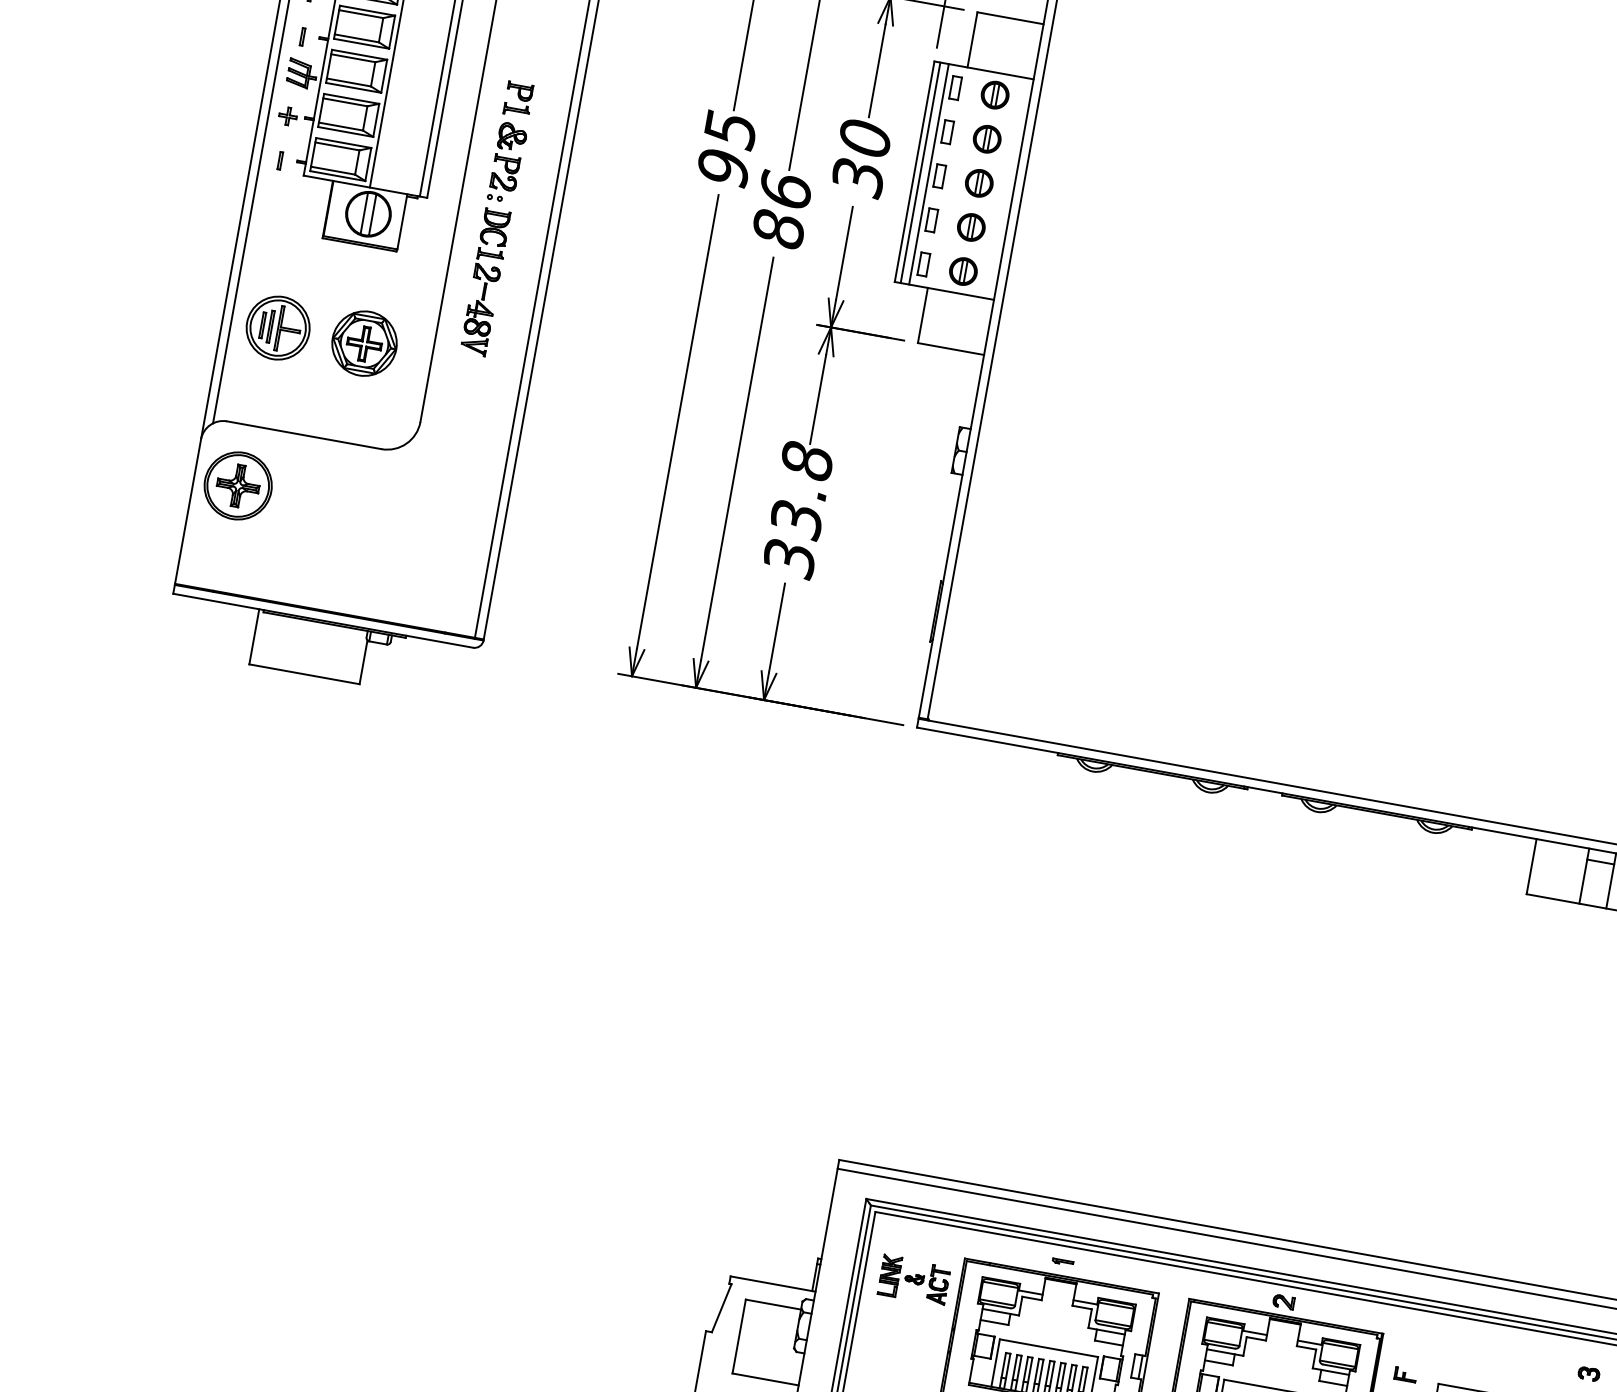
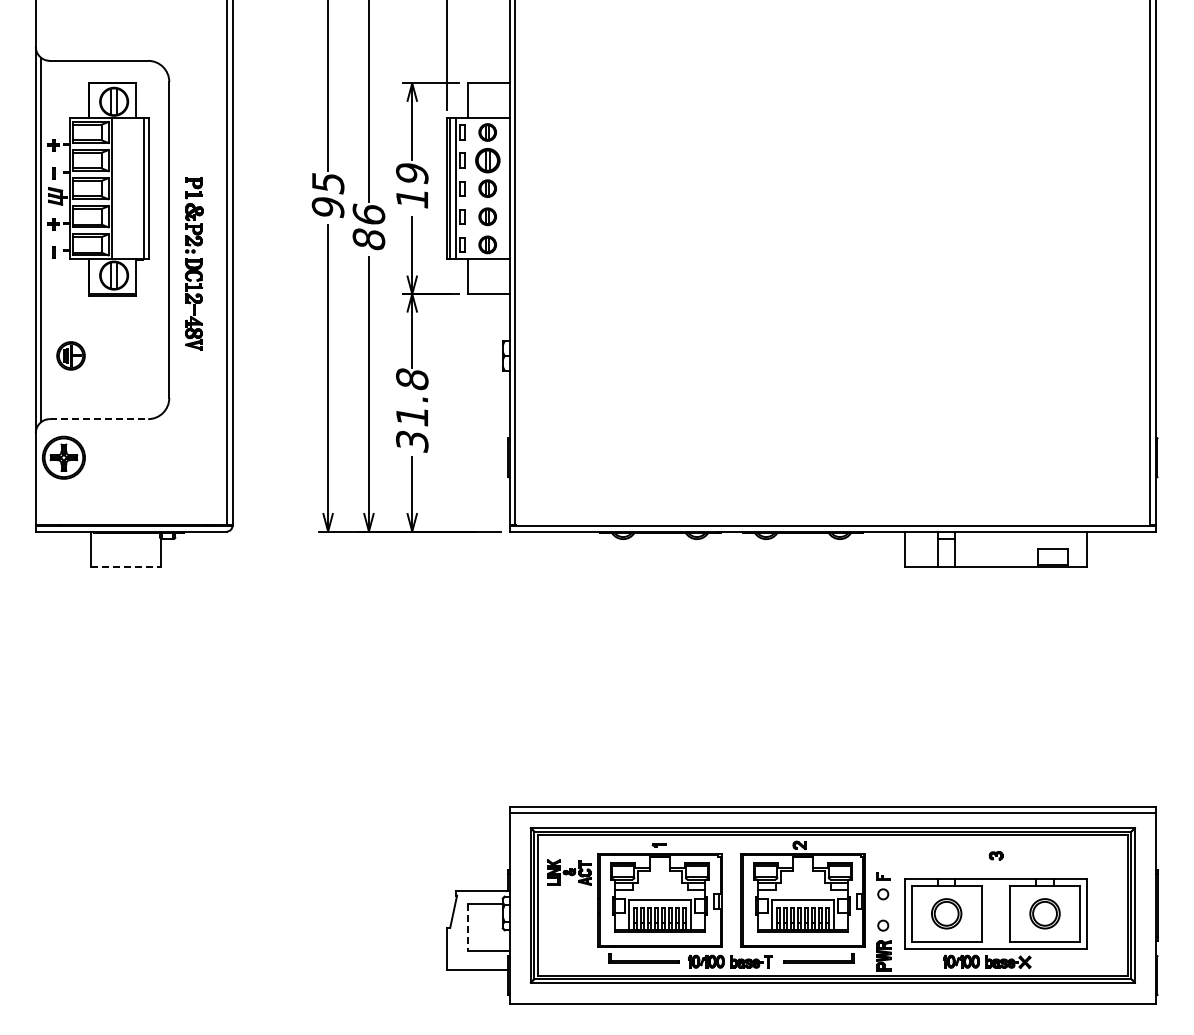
part: (986, 139) -> (487, 160), size x1.4
text: (861, 158) -> (412, 186), 30 -> 19
part: (277, 327) -> (70, 355), size x0.7
part: (363, 342) -> (125, 355), removed
line: (304, 435) -> (99, 419), solid -> dashed
text: (796, 521) -> (412, 417), 33.8 -> 31.8
line: (305, 674) -> (126, 566), solid -> dashed
line: (738, 1337) -> (467, 927), solid -> dashed

